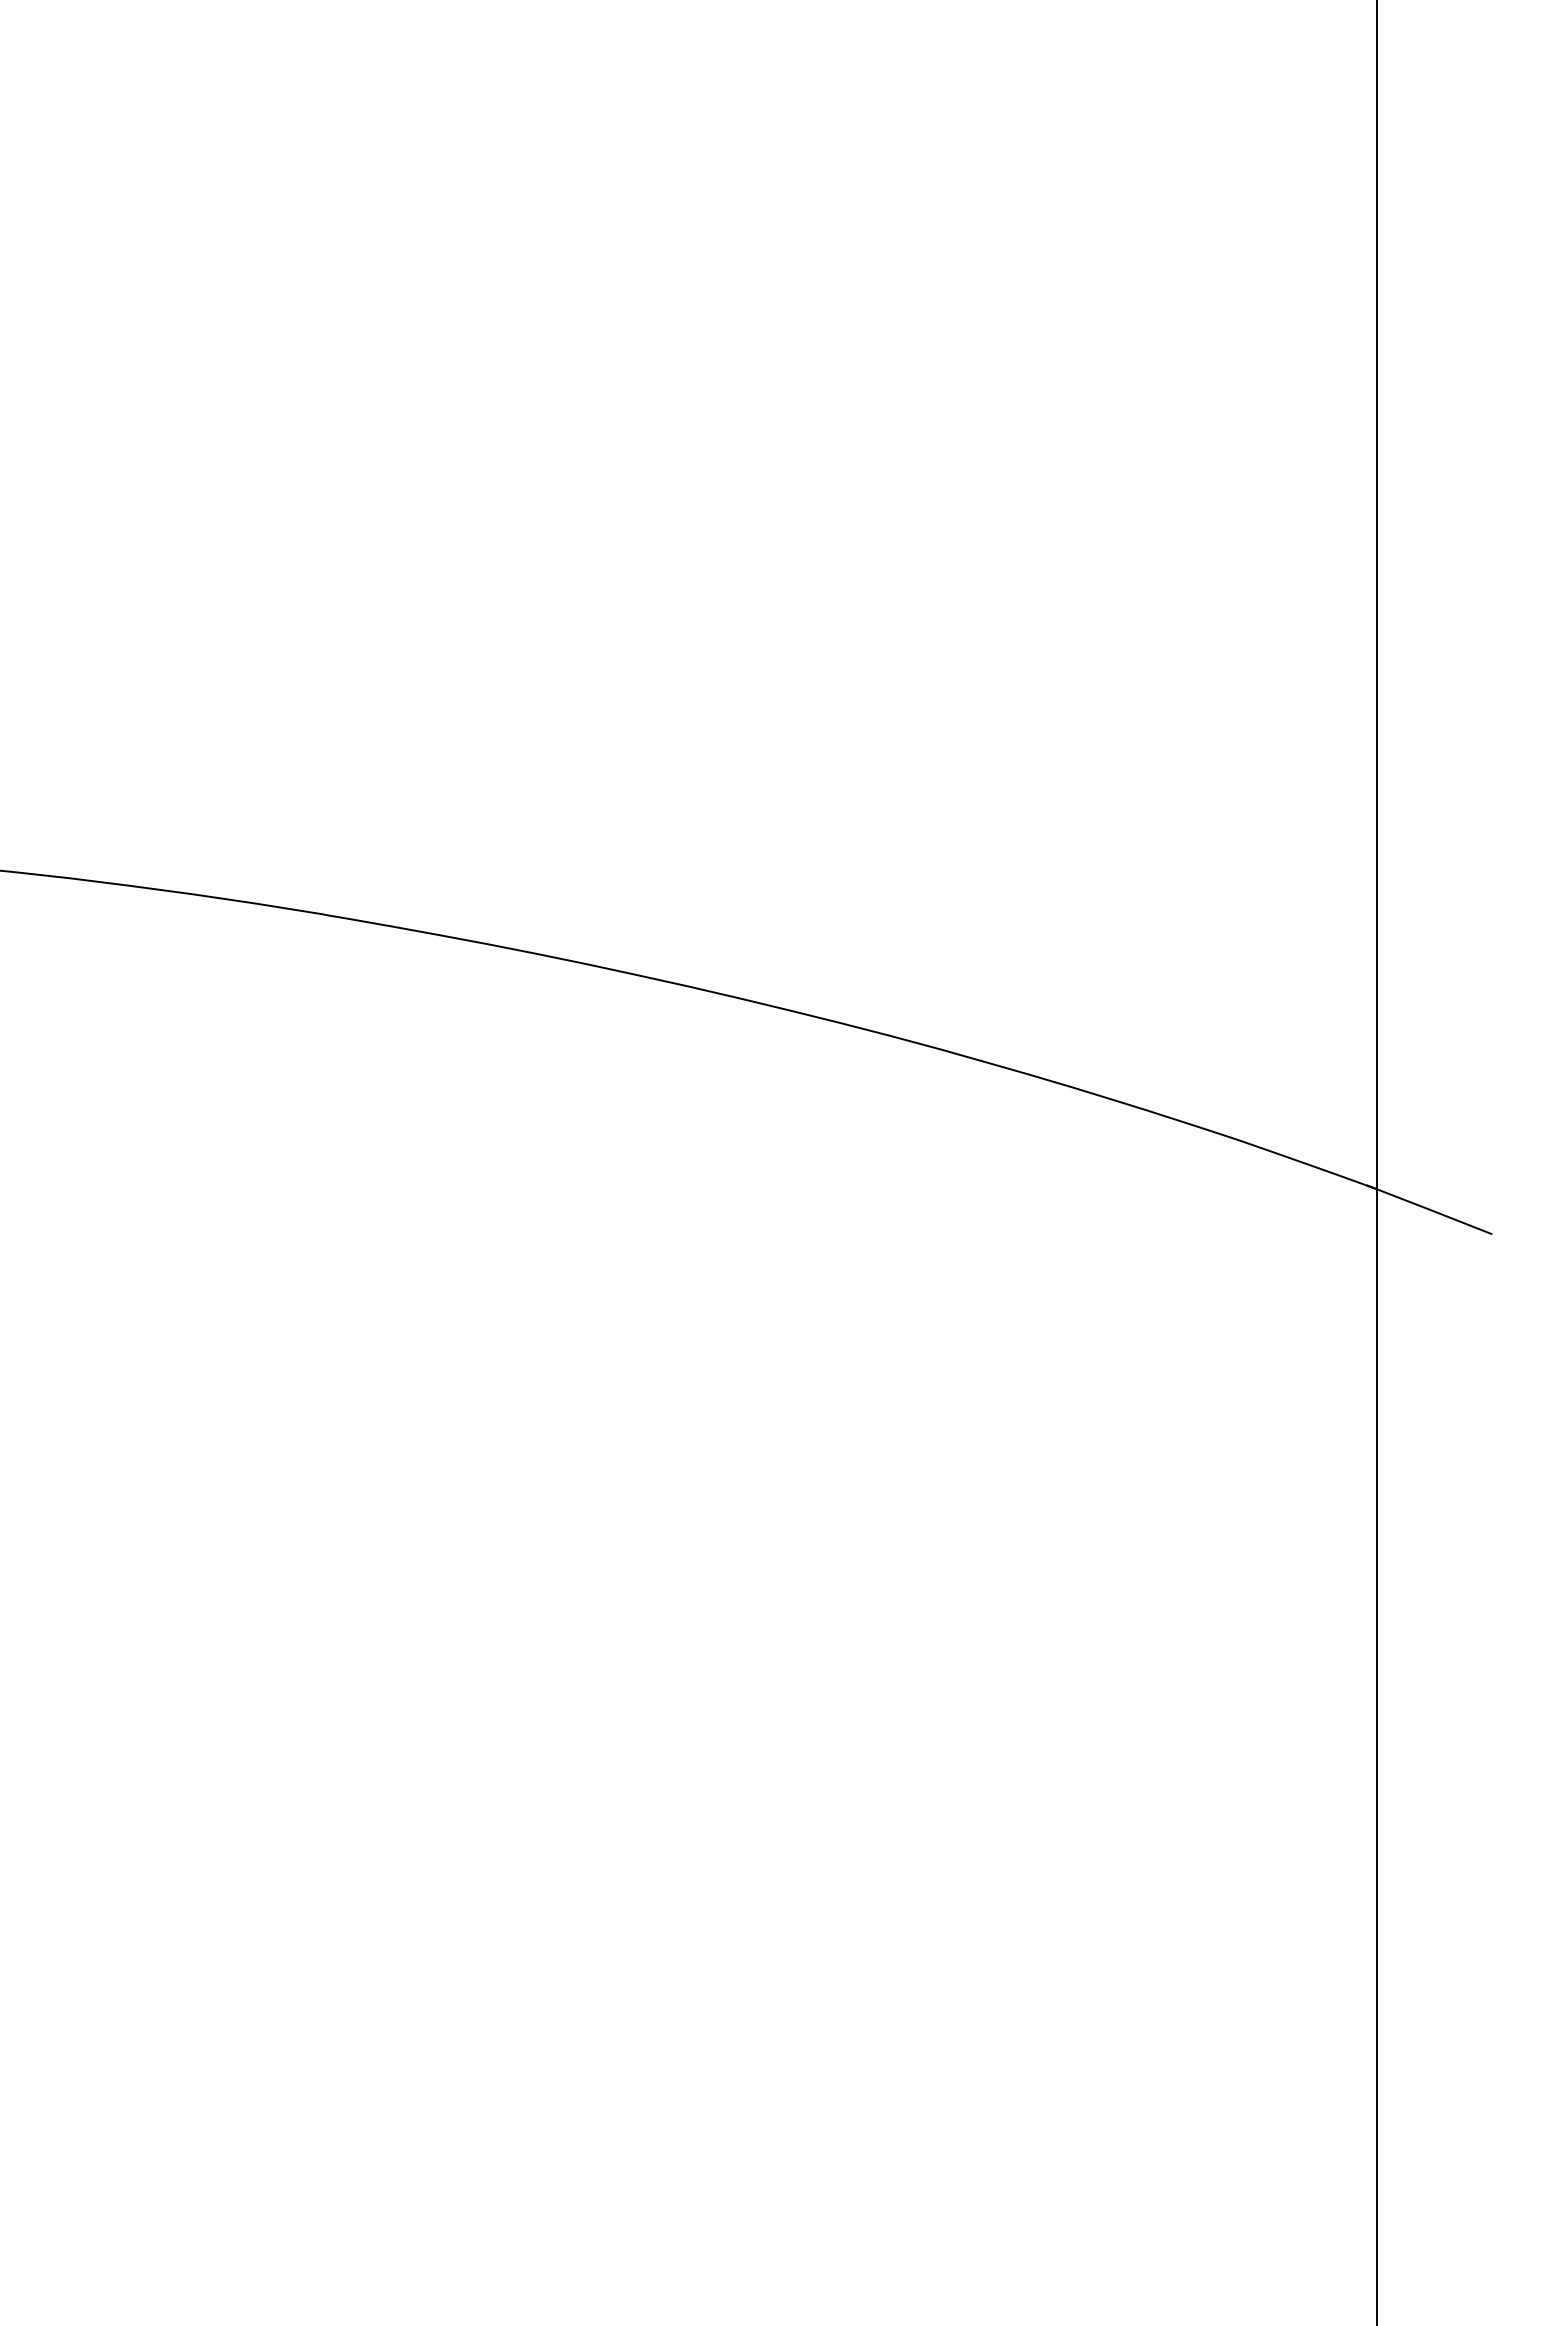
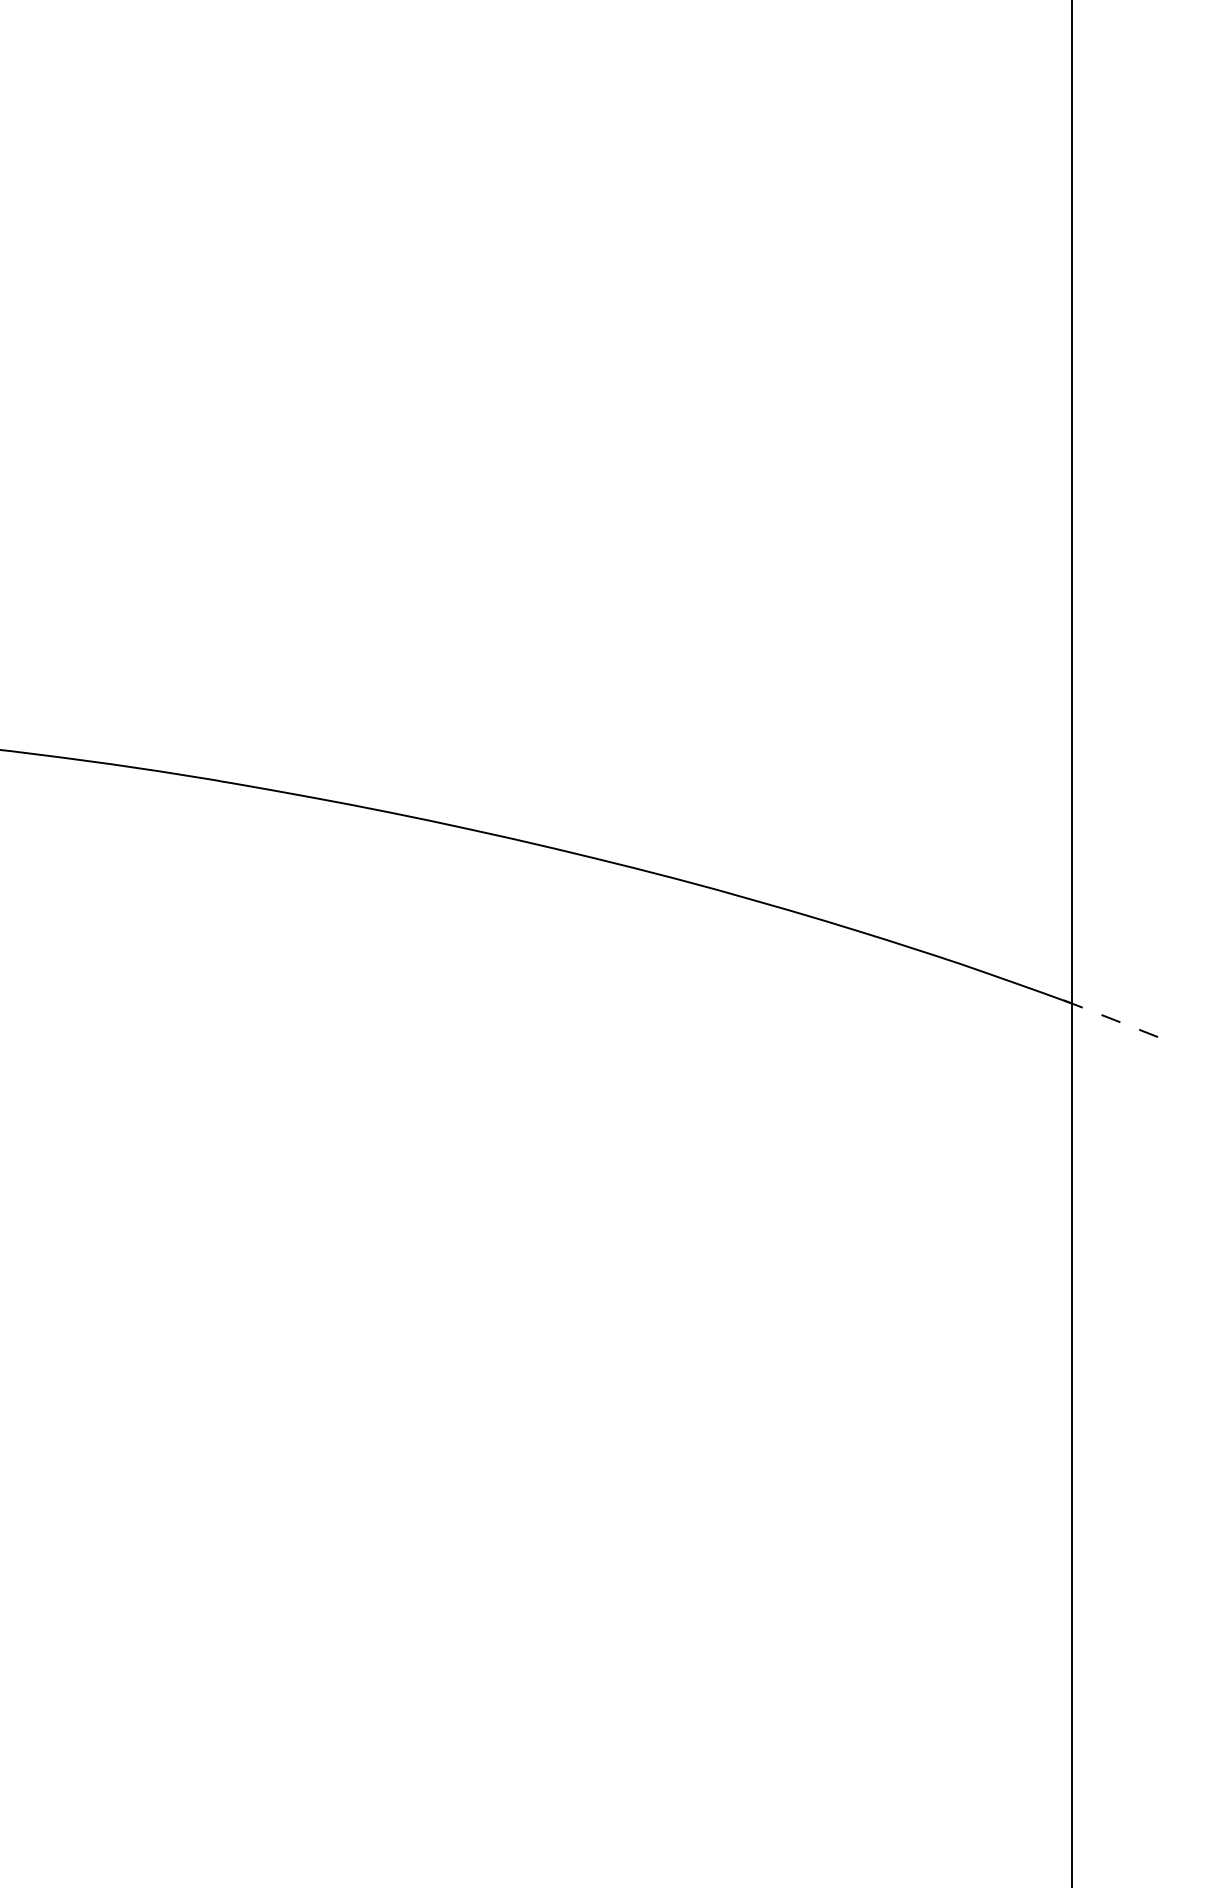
line: (1429, 1209) -> (1114, 1020), solid -> dashed

